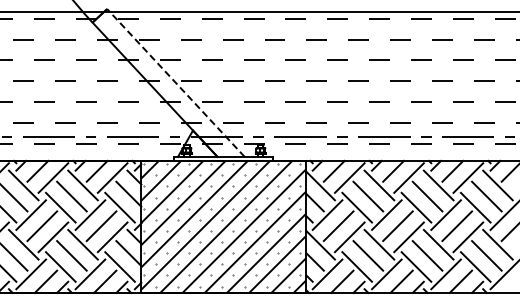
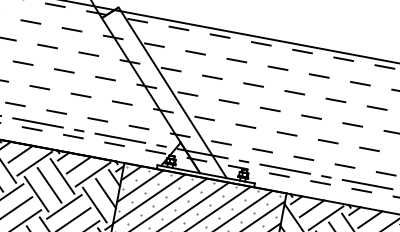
line: (175, 82) -> (172, 92), dashed -> solid

